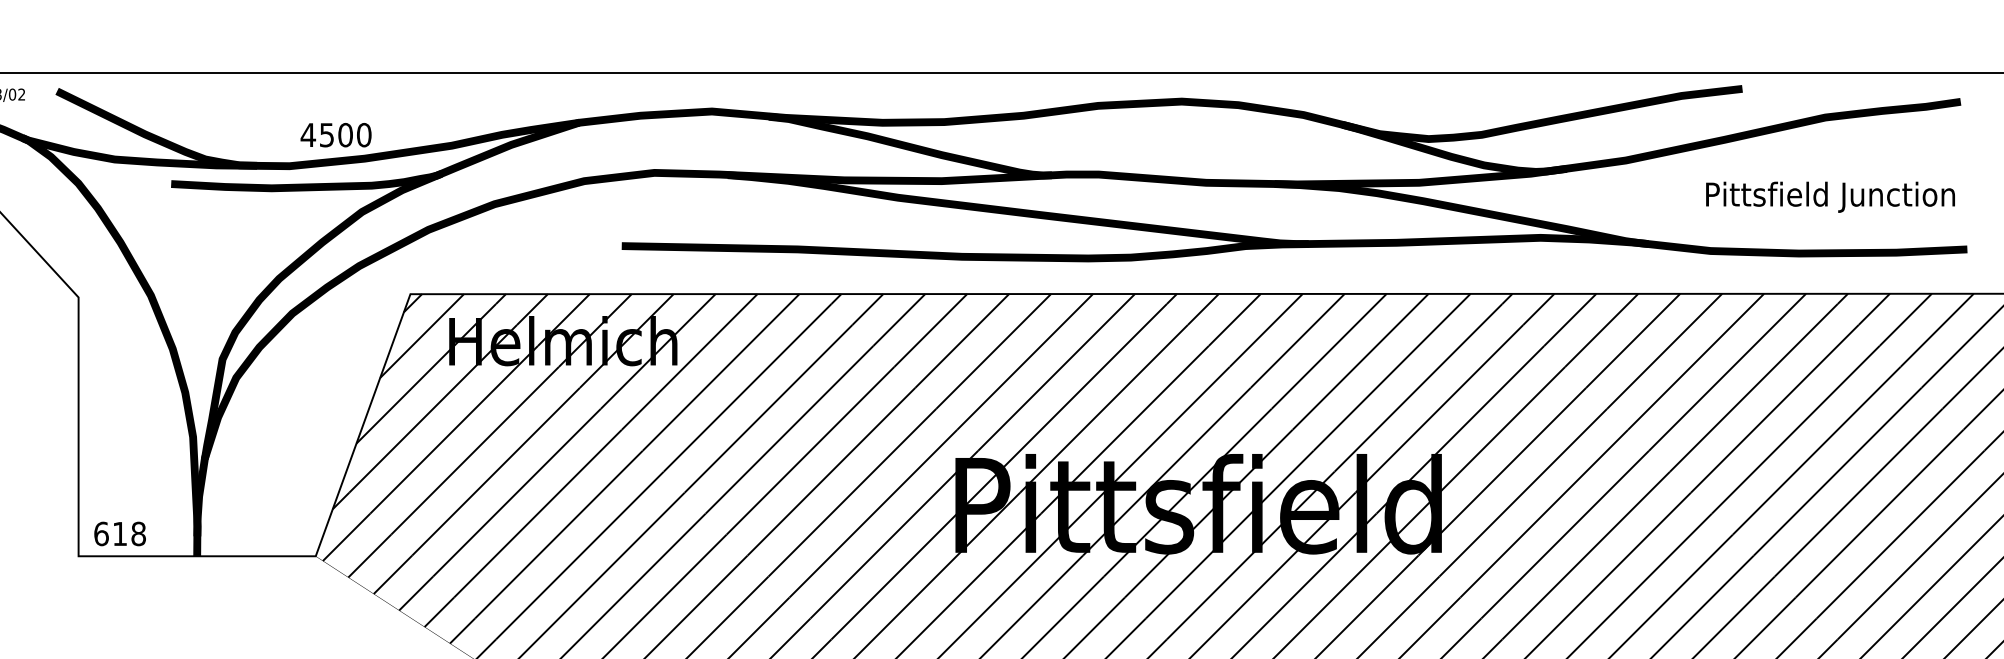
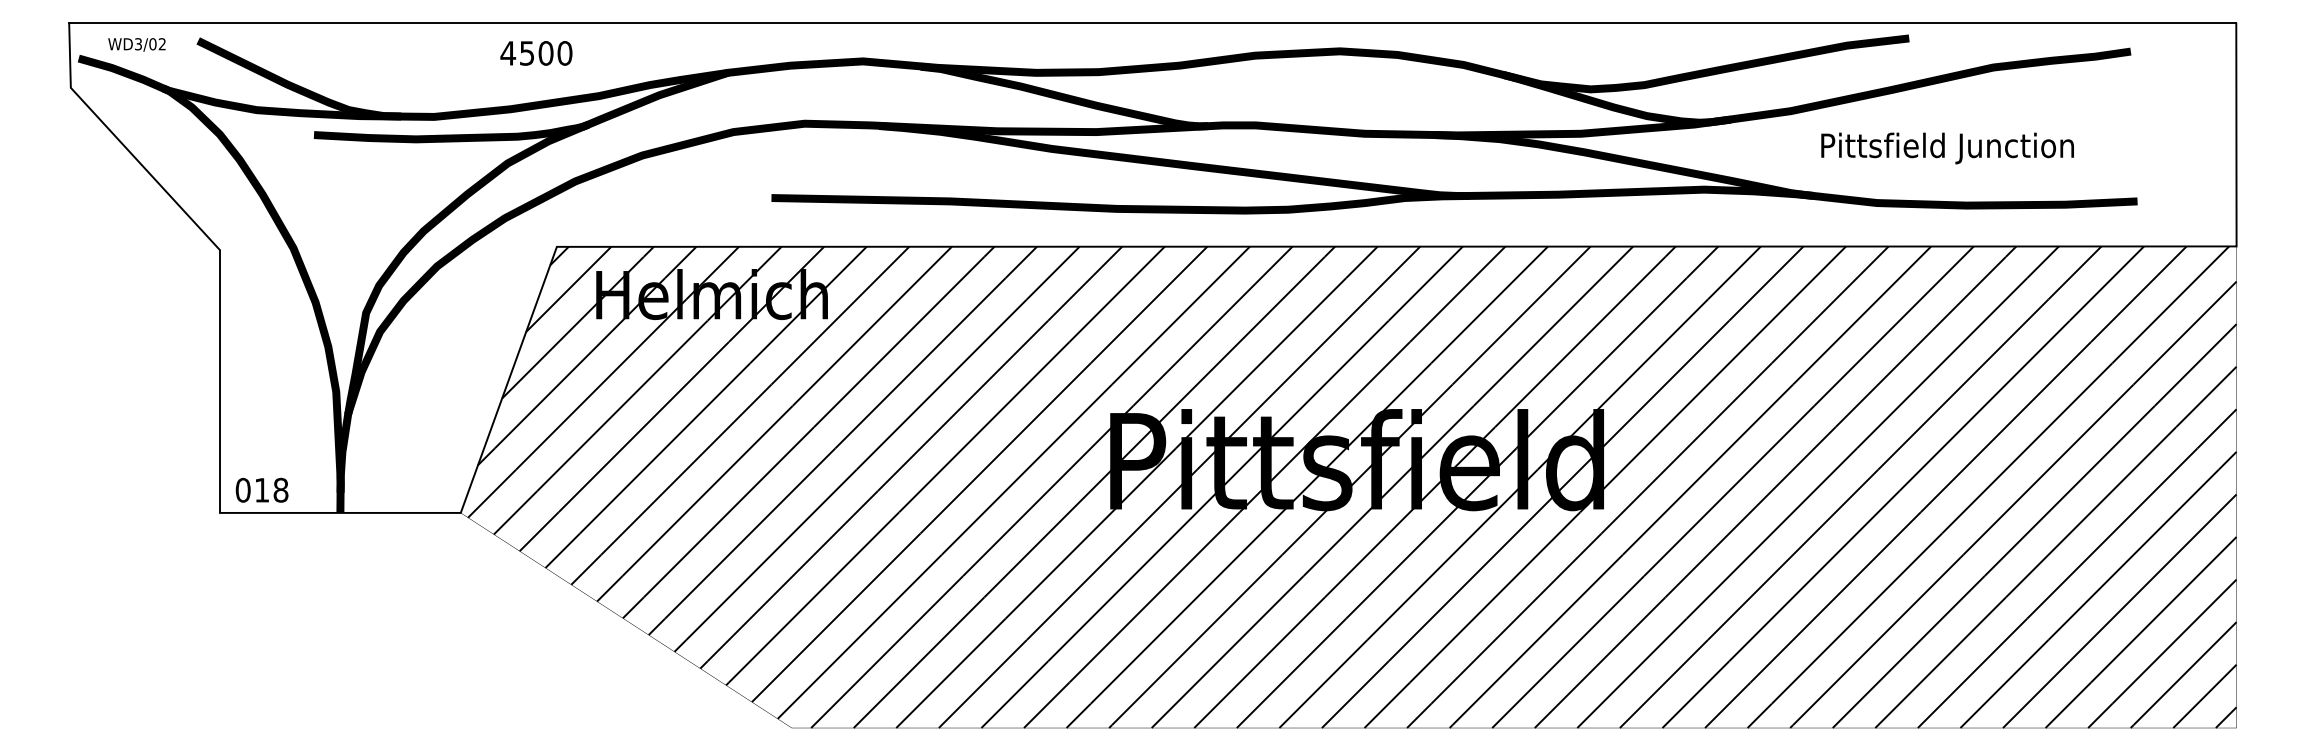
text: (336, 135) -> (536, 53), moved
text: (1830, 197) -> (1947, 148), moved
text: (100, 533) -> (242, 489), 618 -> 018

